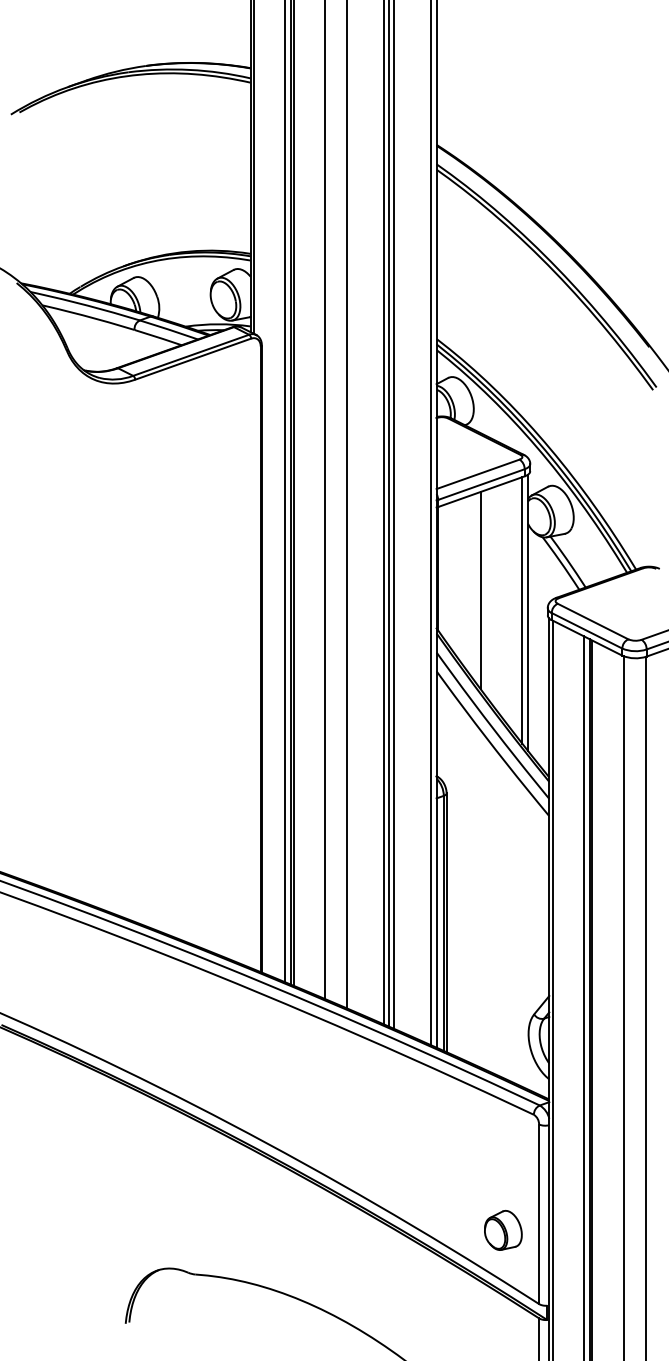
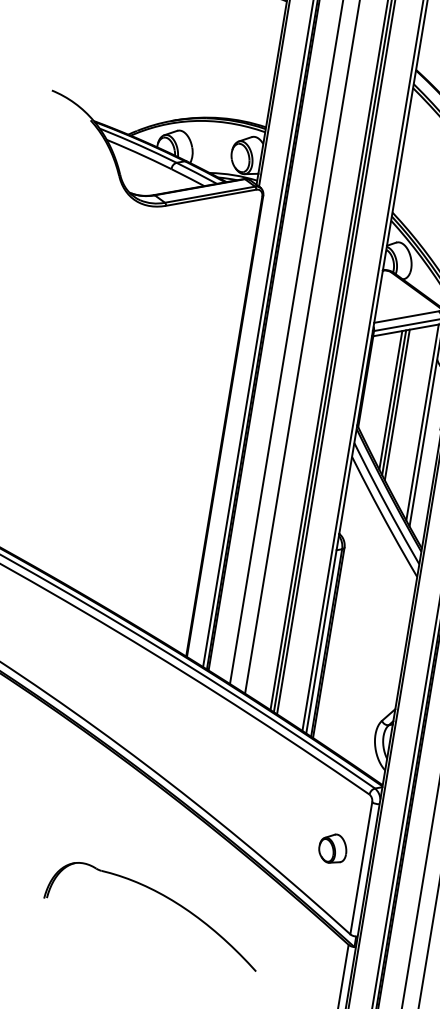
line: (475, 587) -> (390, 399), added
line: (485, 592) -> (397, 404), added
part: (503, 1230) -> (333, 848), moved

